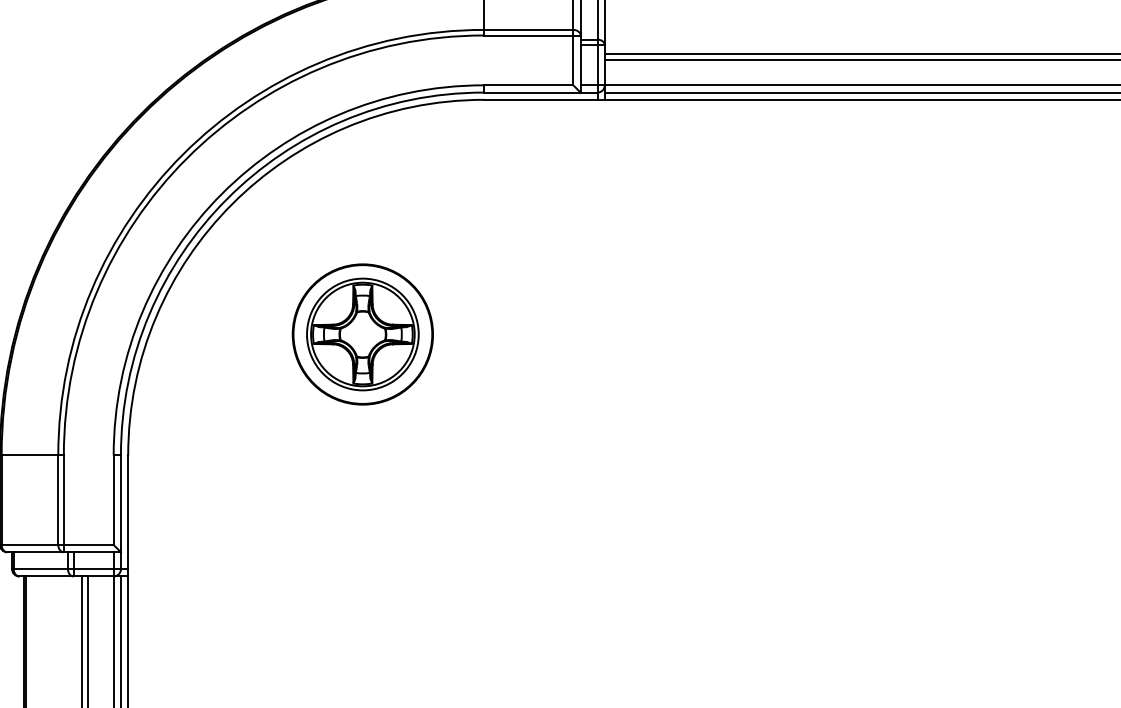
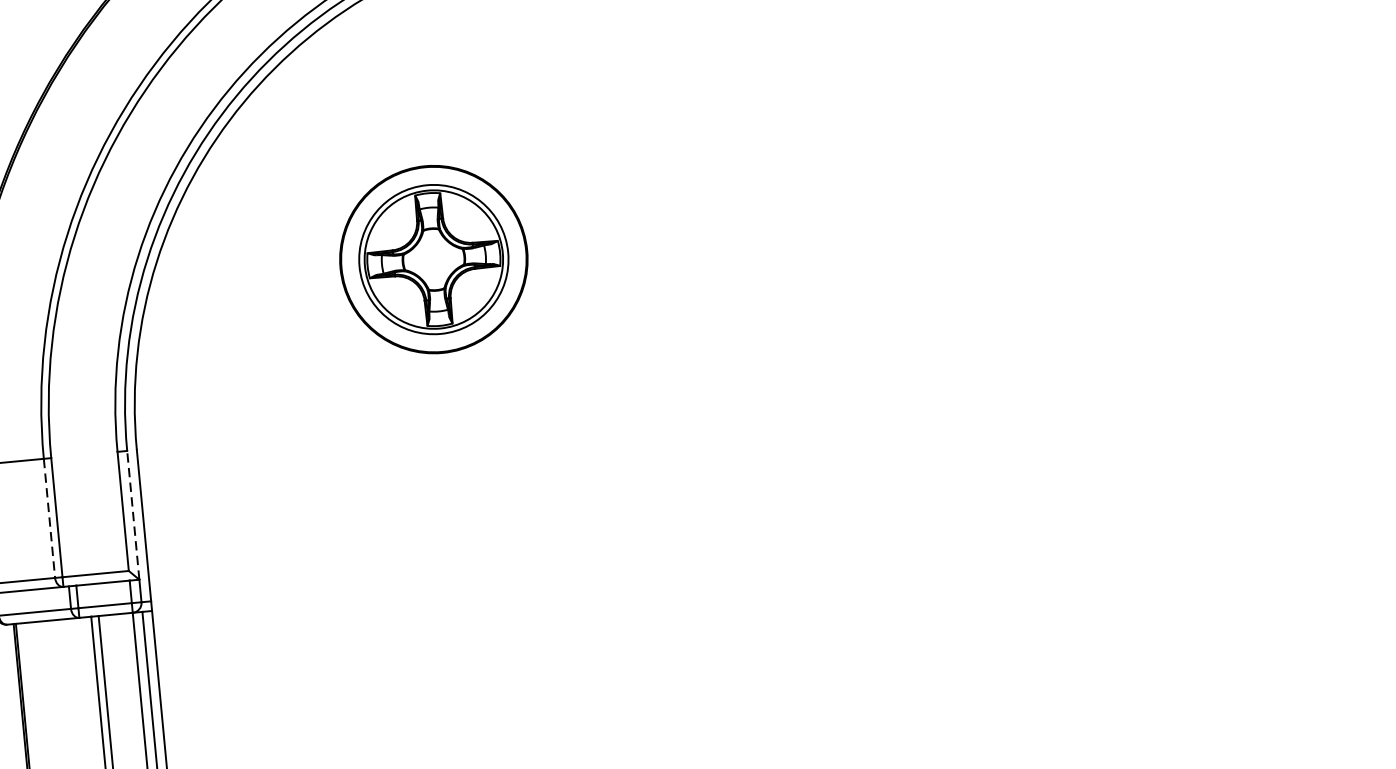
line: (58, 500) -> (49, 518), solid -> dashed
line: (120, 503) -> (132, 514), solid -> dashed

